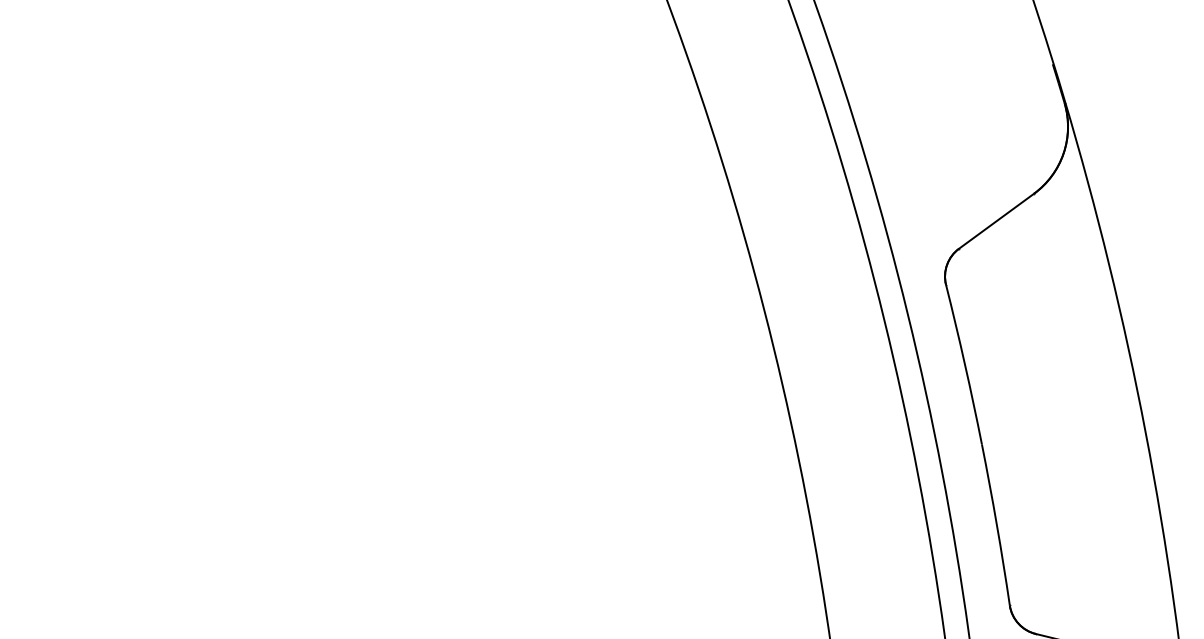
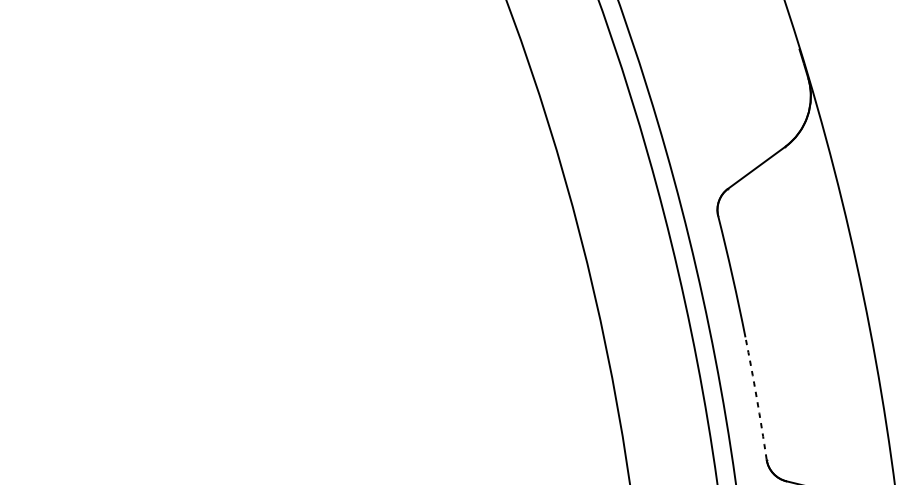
arc: (996, 524) -> (756, 398), solid -> dashed

